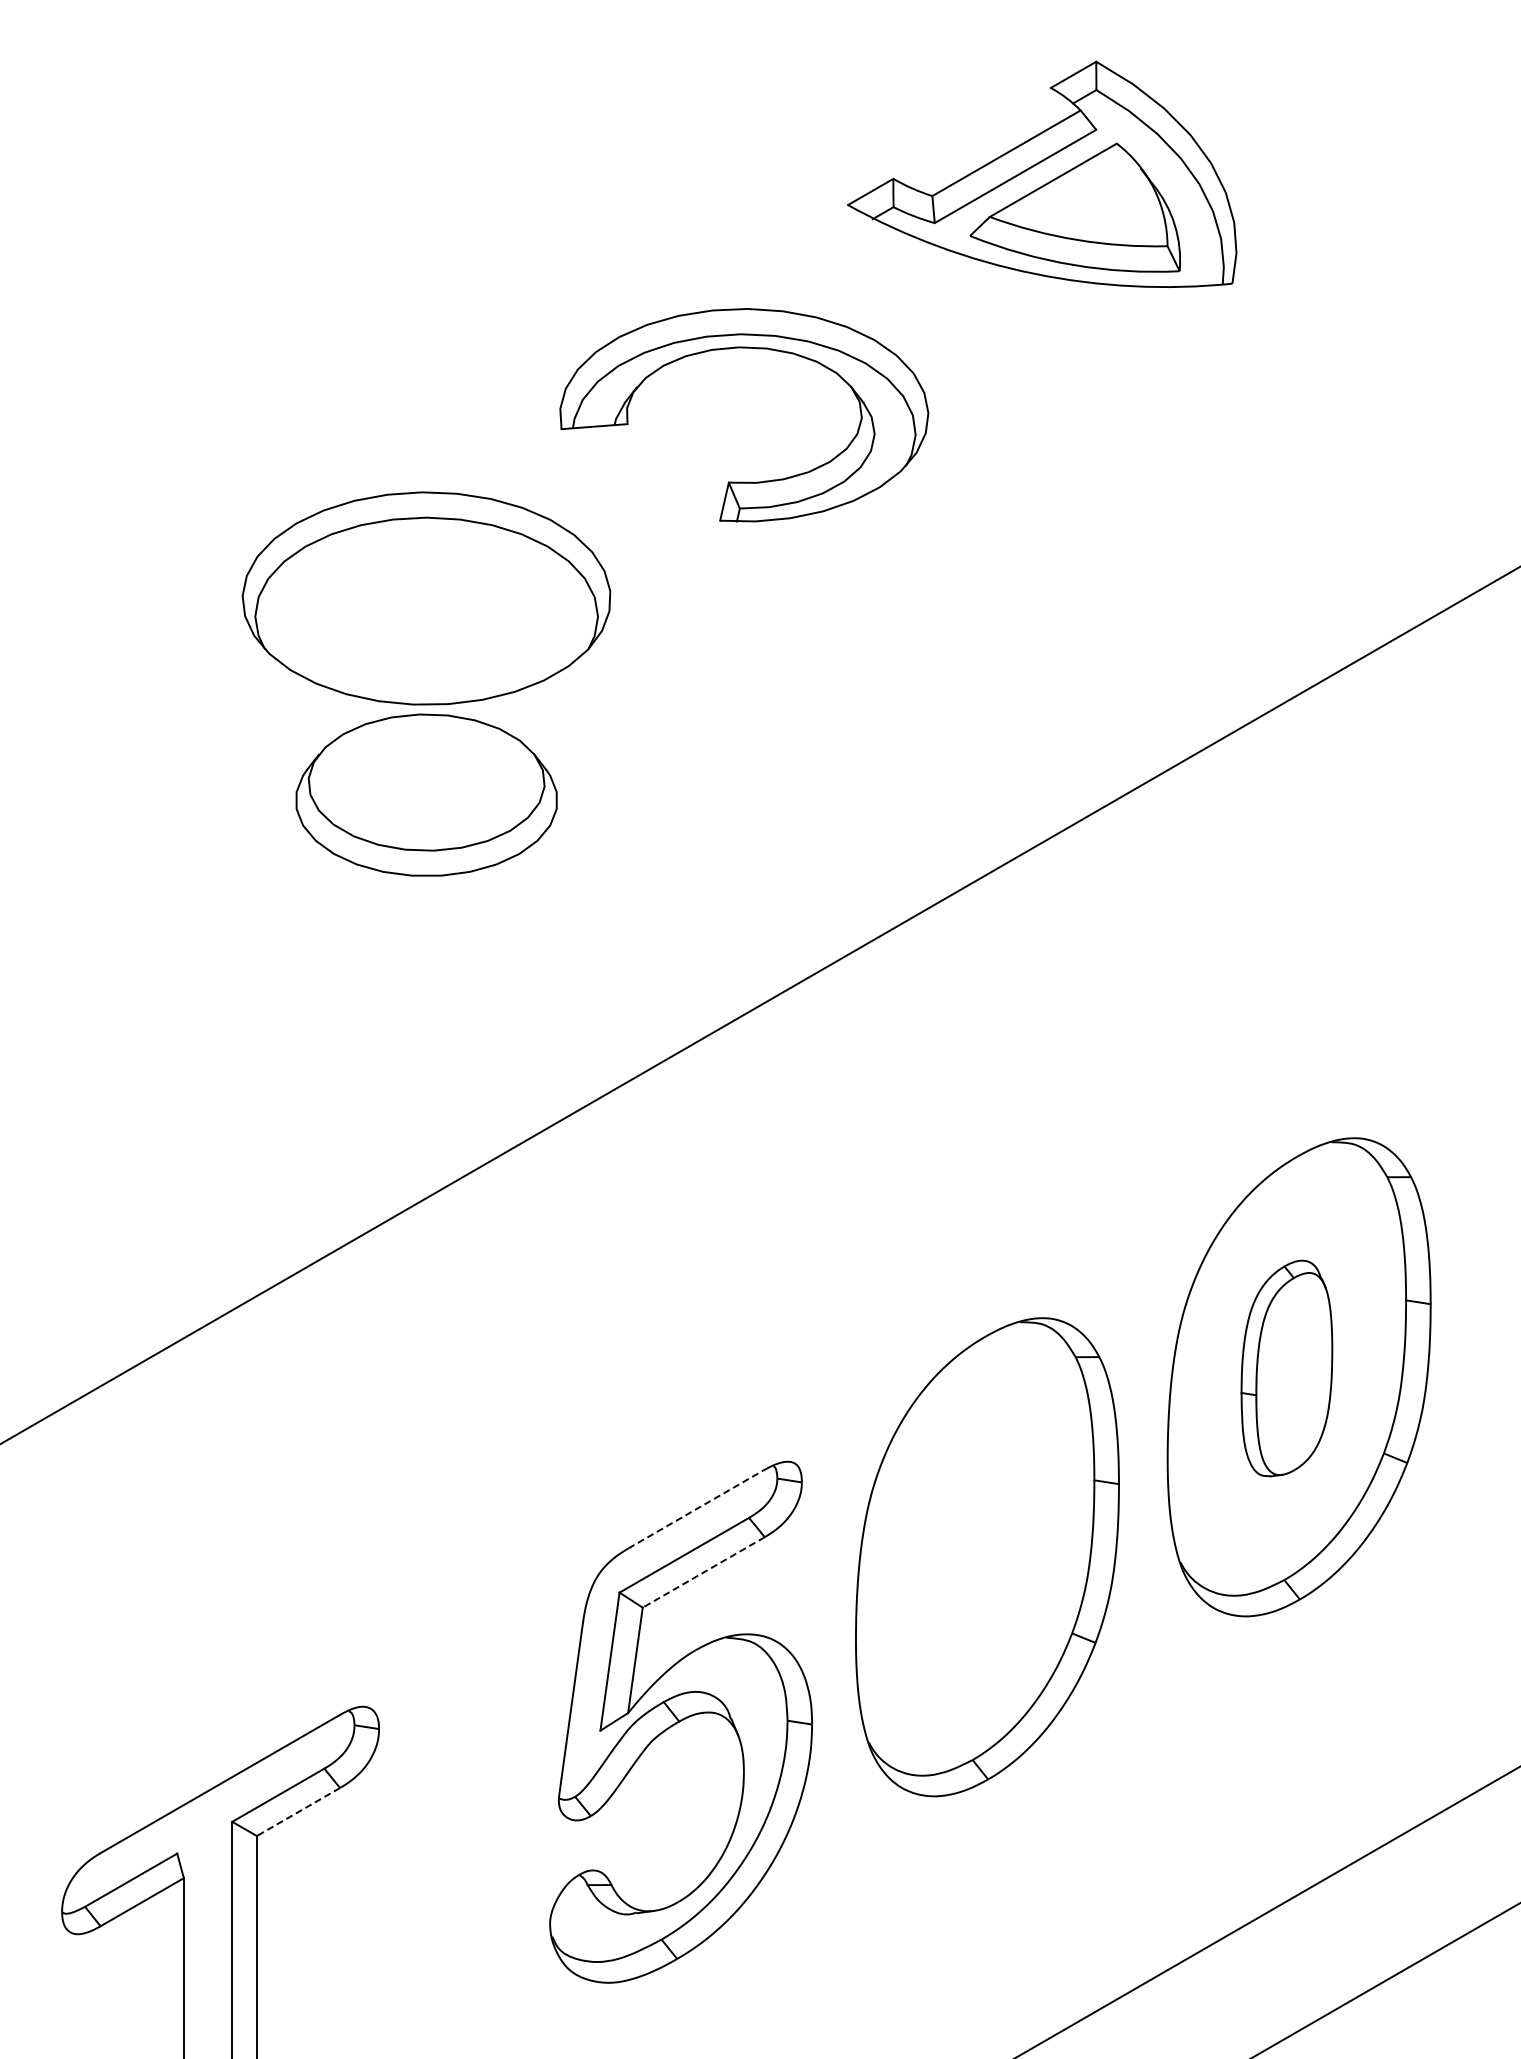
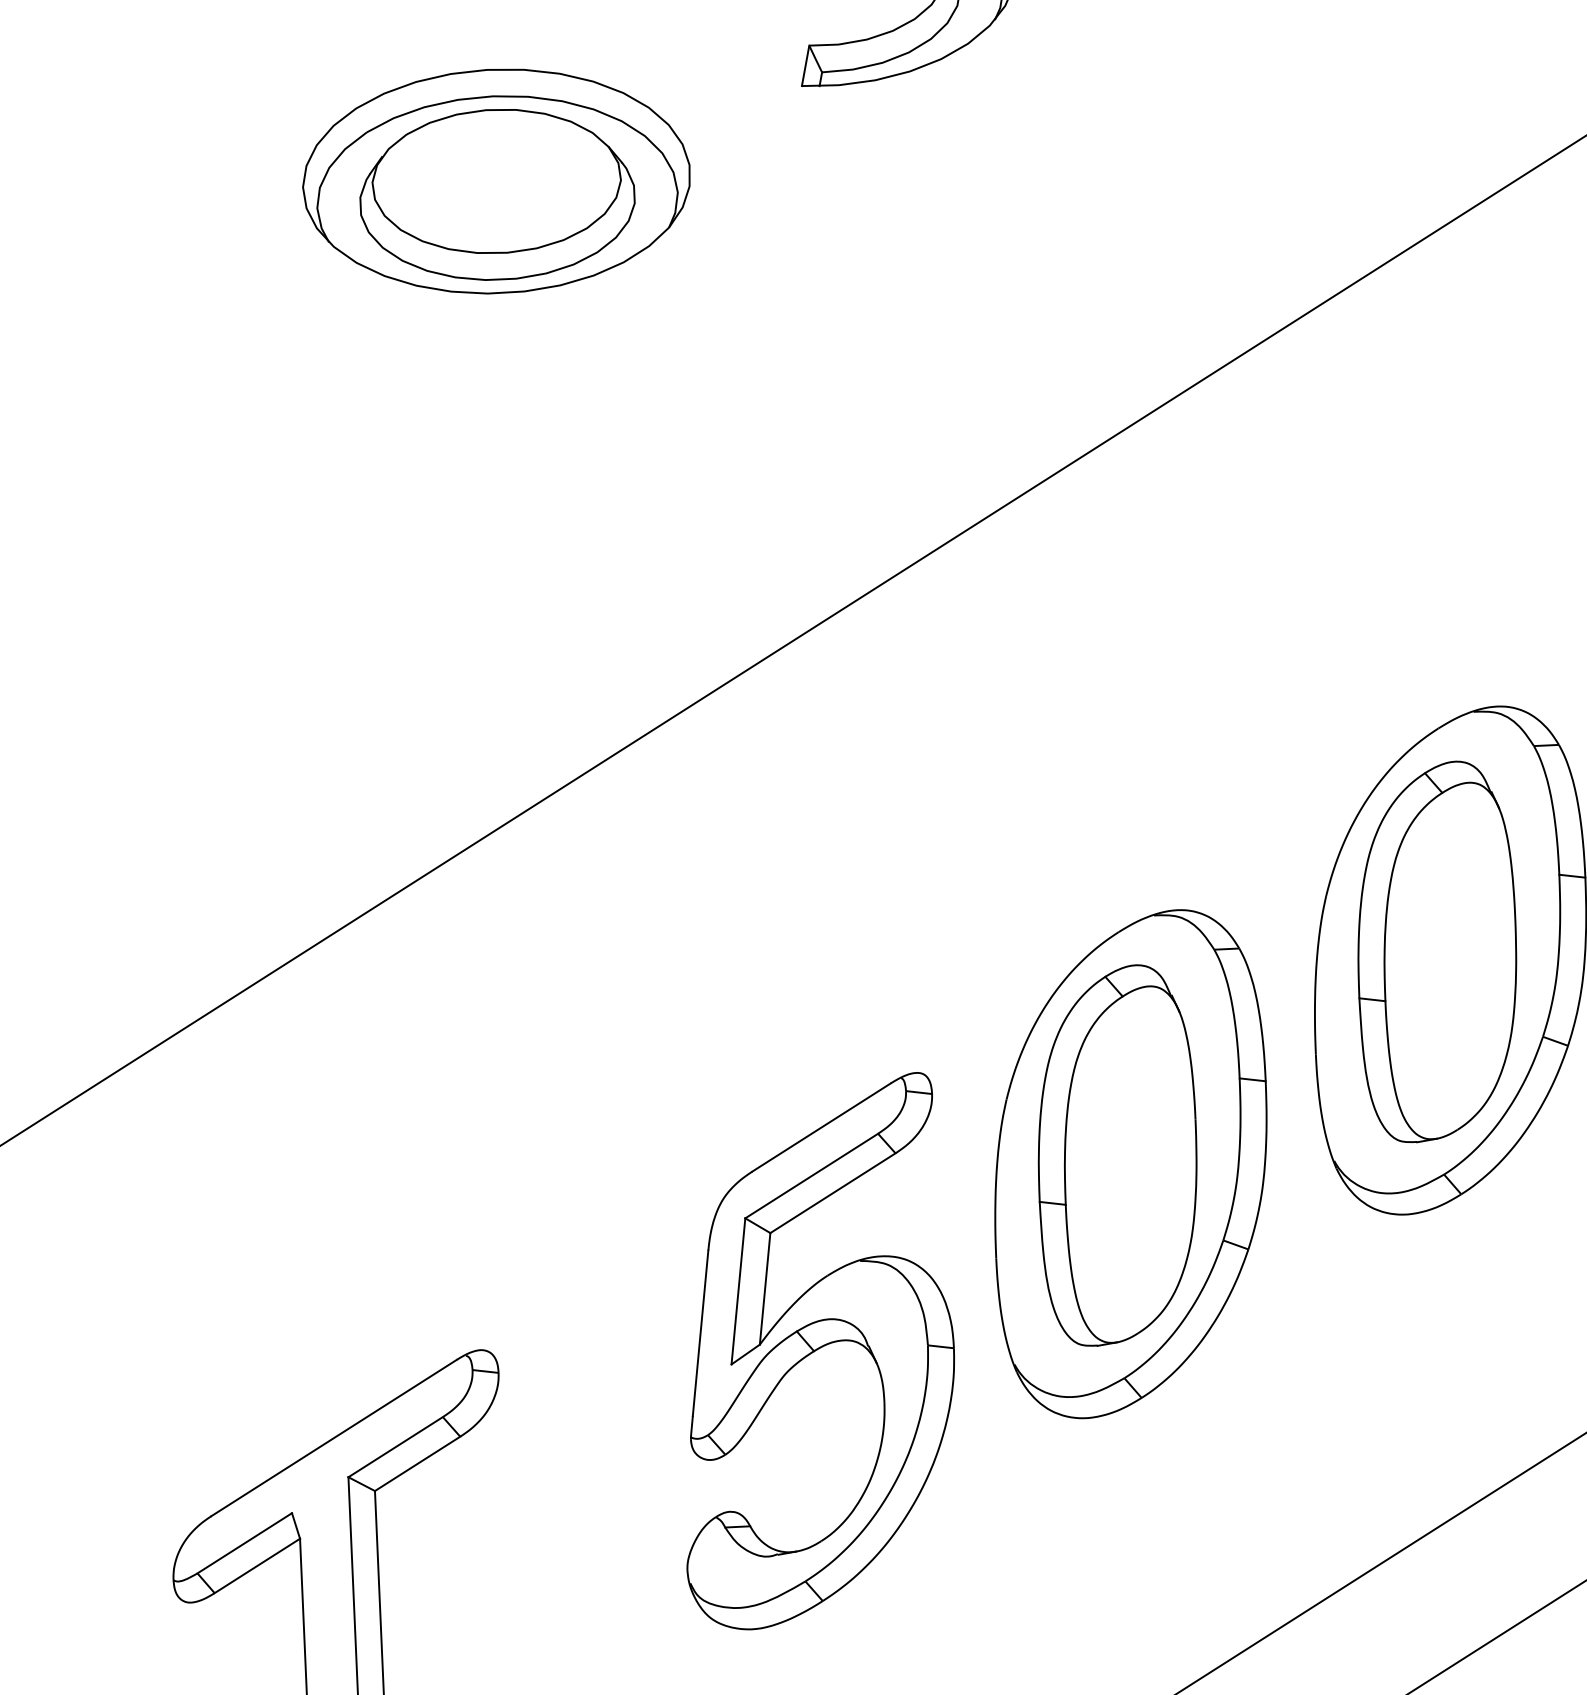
part: (426, 794) -> (497, 194), moved
part: (1286, 1368) -> (1436, 951), size x1.67
line: (695, 1509) -> (821, 1127), dashed -> solid
part: (974, 1548) -> (1116, 1155), added
line: (703, 1572) -> (832, 1193), dashed -> solid
line: (298, 1812) -> (417, 1464), dashed -> solid

